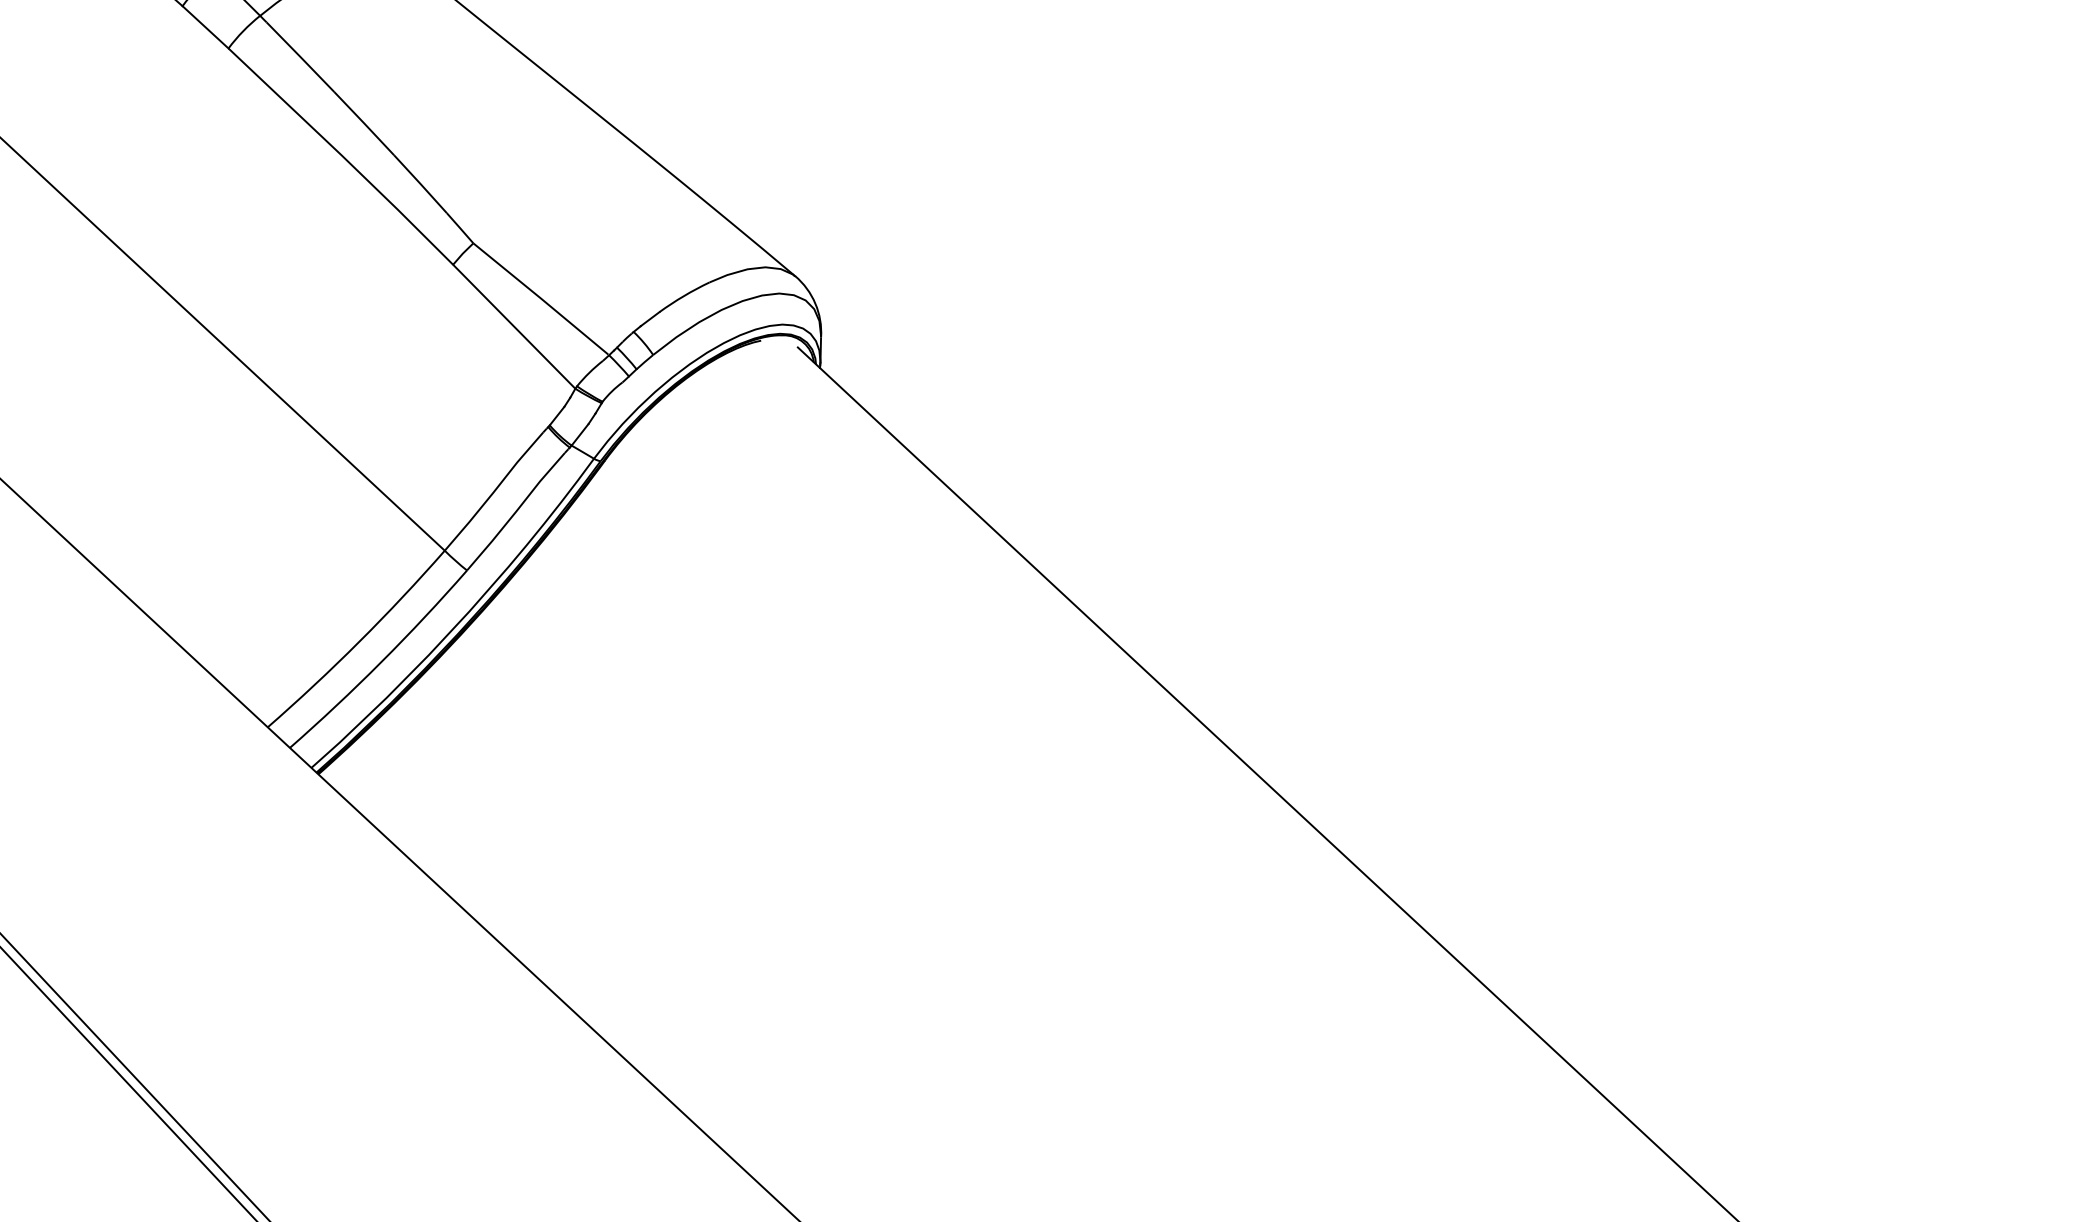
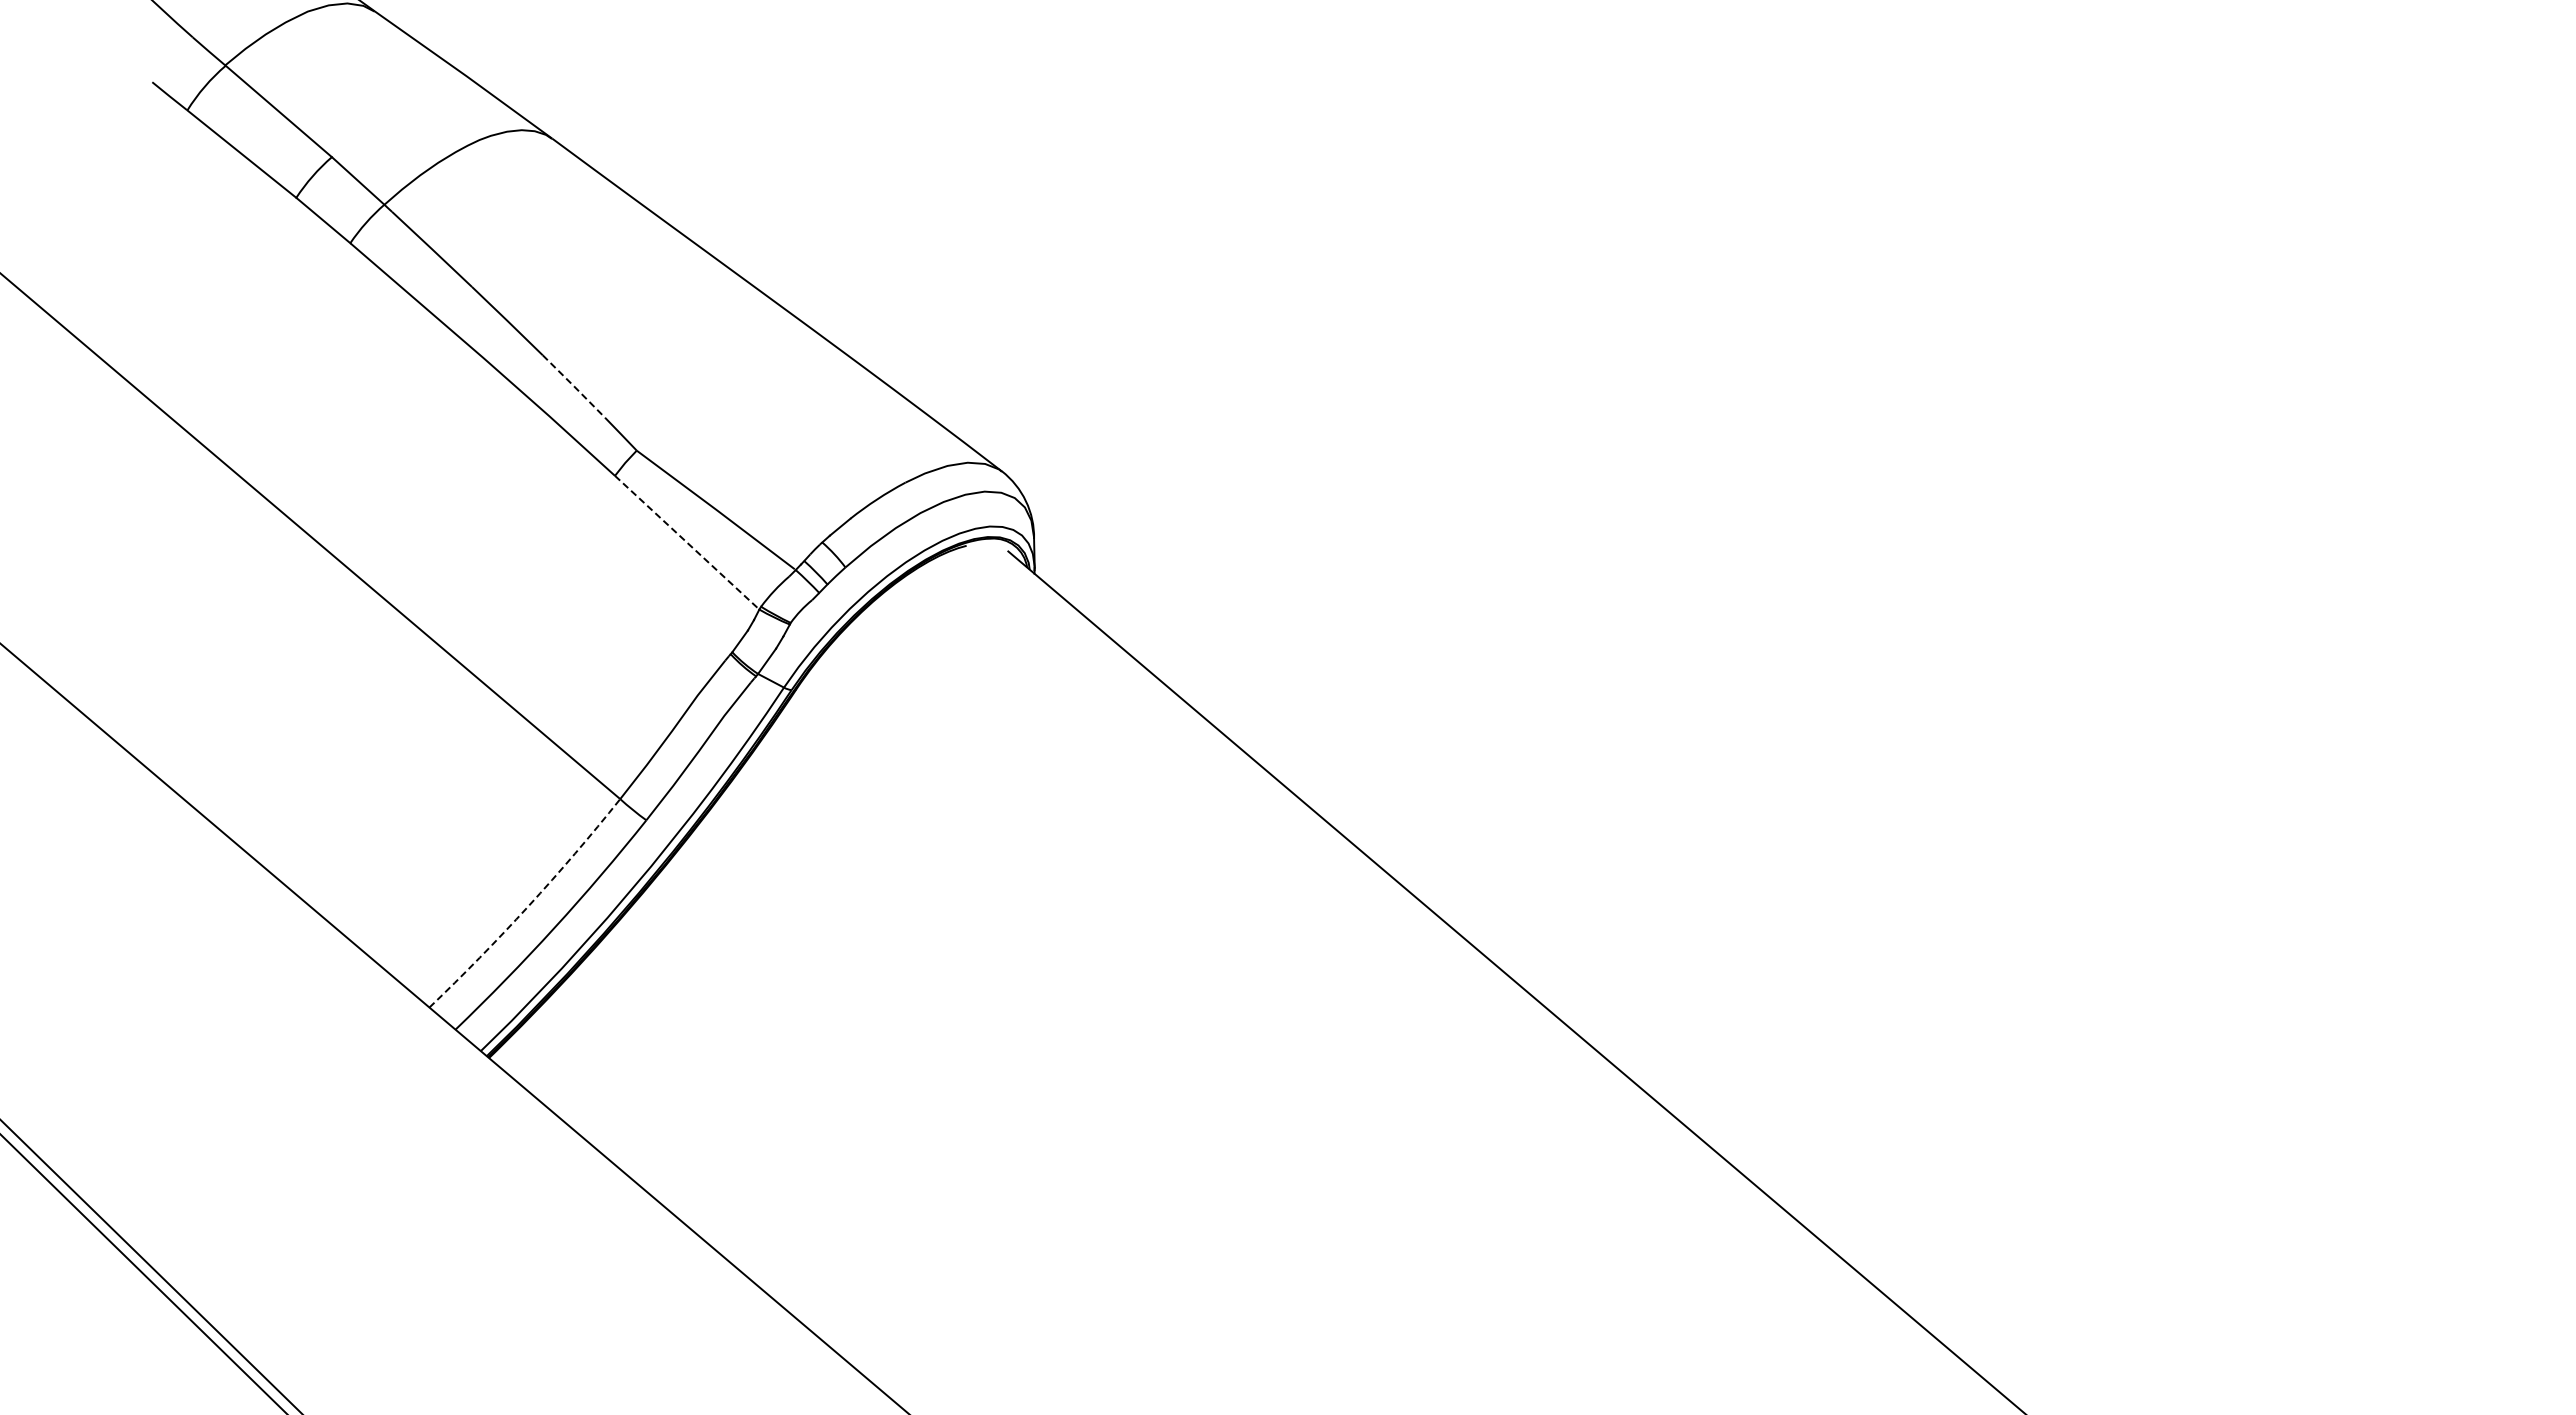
line: (420, 184) -> (574, 386), solid -> dashed
line: (514, 327) -> (687, 543), solid -> dashed
arc: (359, 641) -> (528, 906), solid -> dashed

